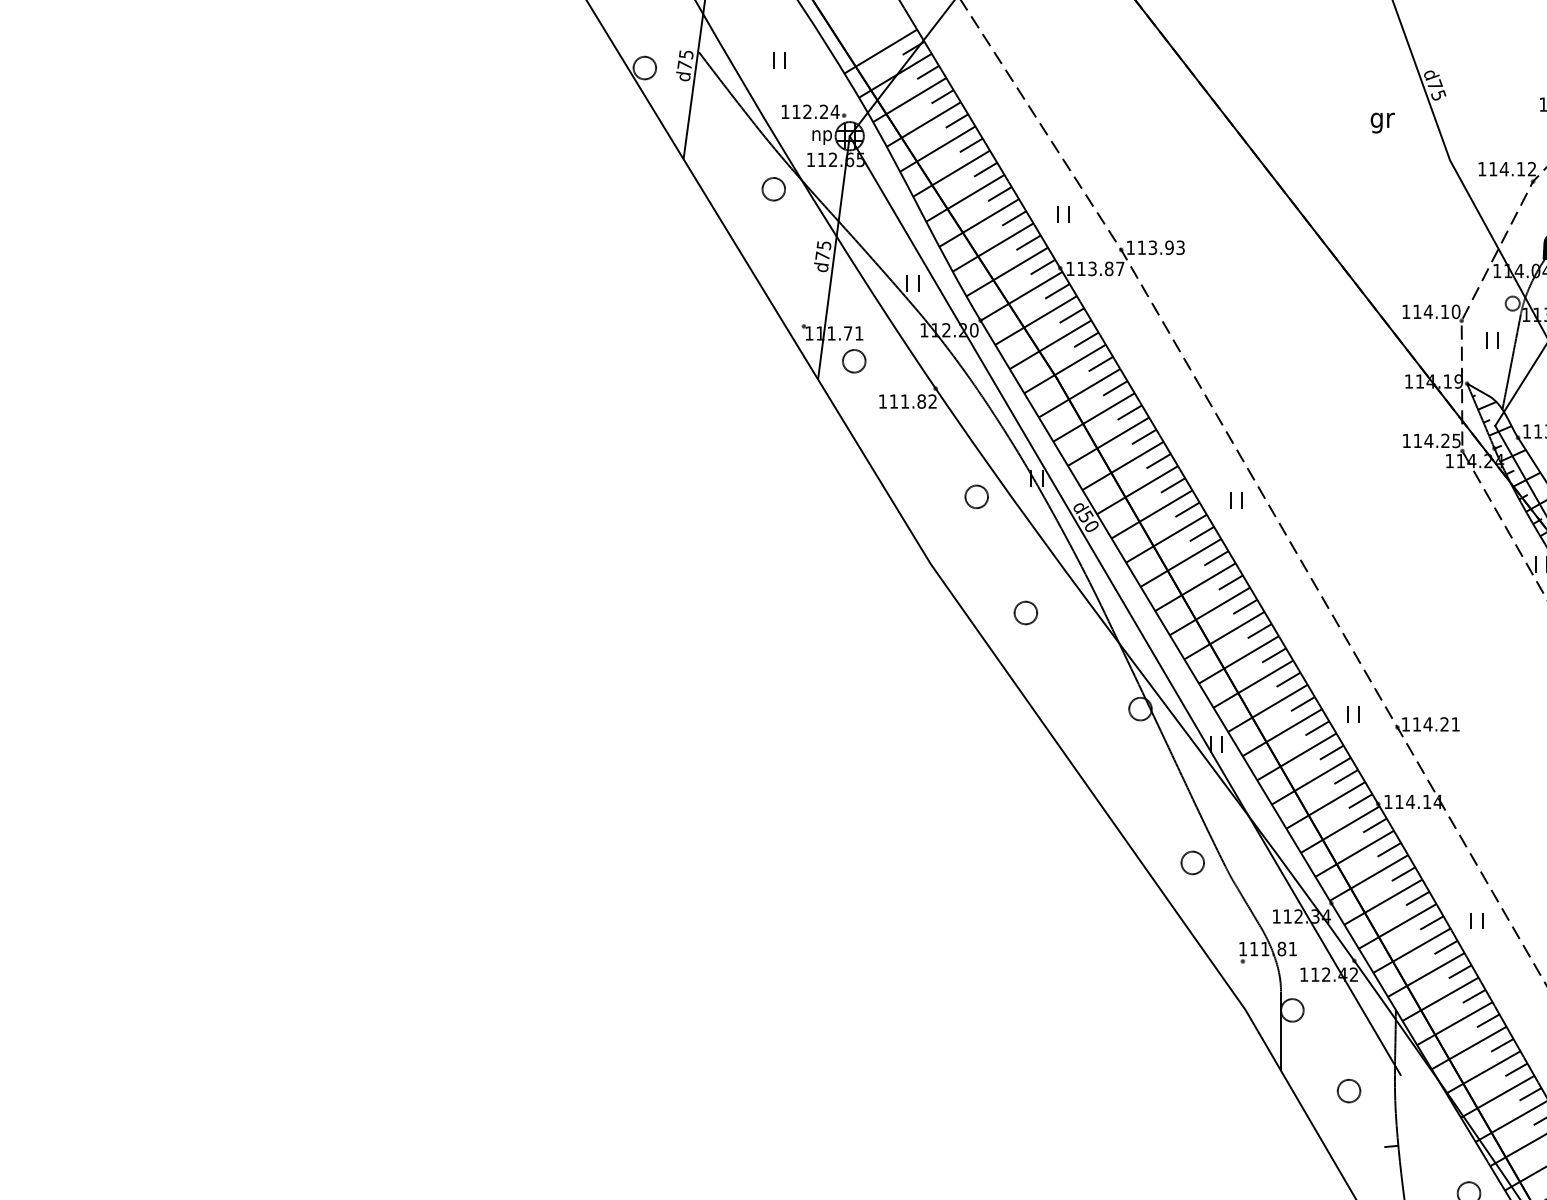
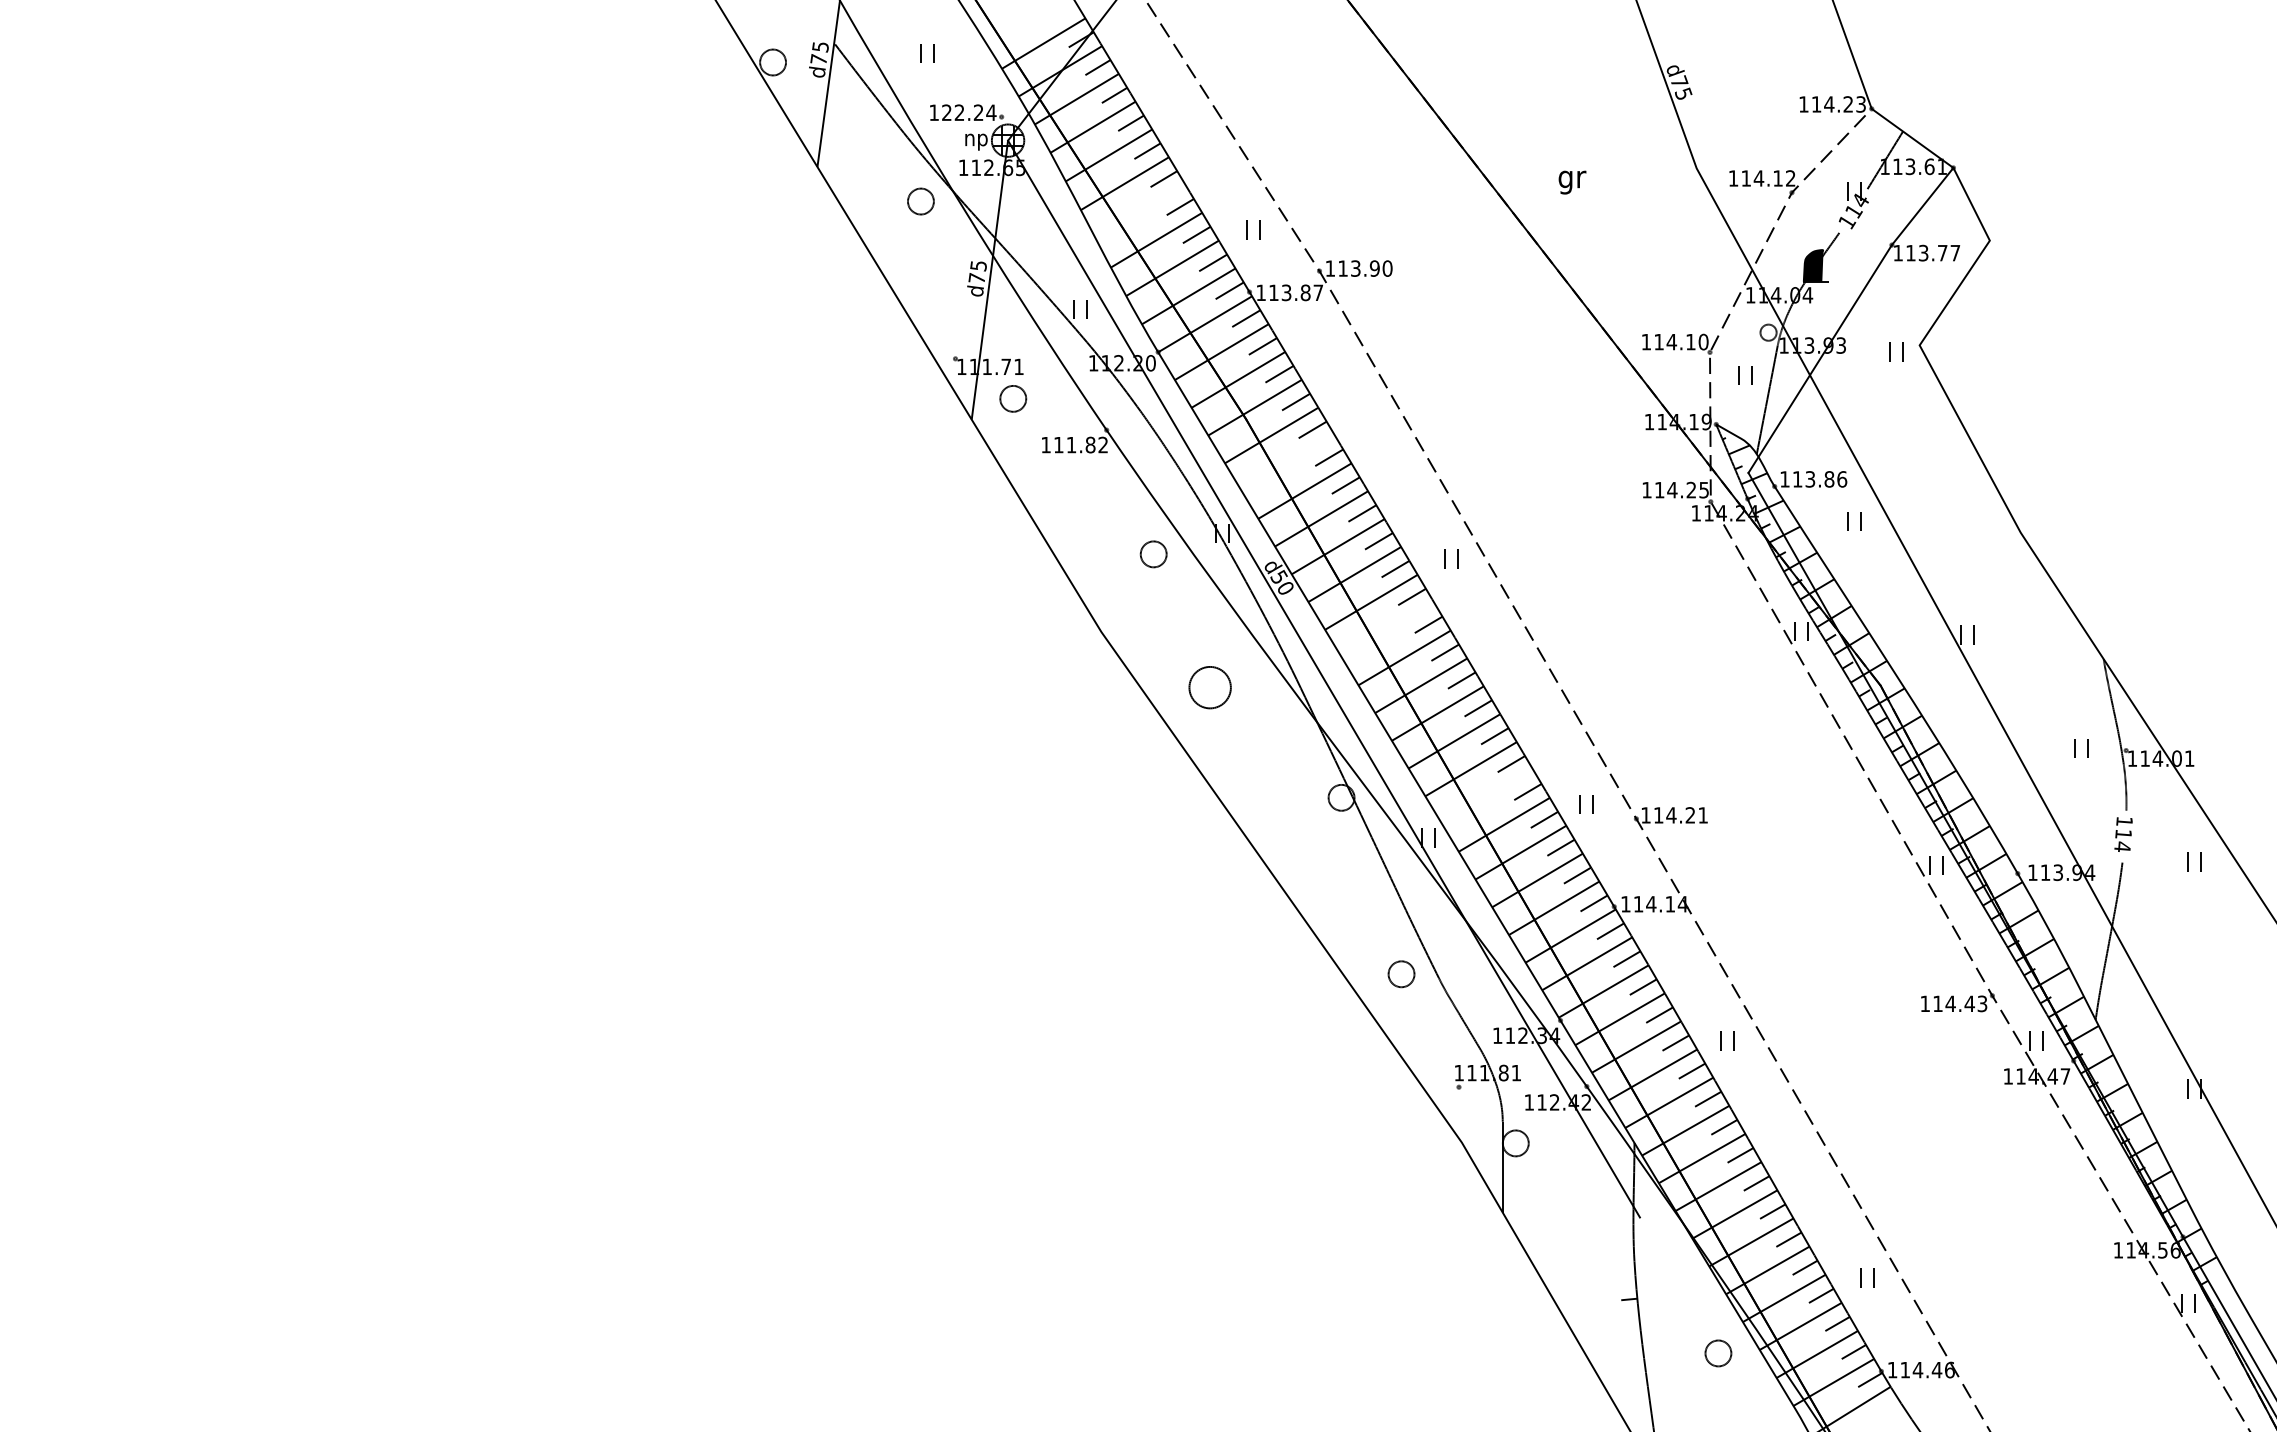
text: (796, 111) -> (946, 112), 112.24 -> 122.24
text: (1382, 122) -> (1572, 182), moved
line: (965, 197) -> (1140, 211), removed
text: (1180, 247) -> (1387, 268), 113.93 -> 113.90
line: (1093, 417) -> (1287, 463), removed
line: (1180, 562) -> (1387, 629), removed
part: (1025, 612) -> (1209, 687), size x1.6
line: (1267, 708) -> (1487, 797), removed
part: (1348, 1090) -> (1580, 1235), removed

